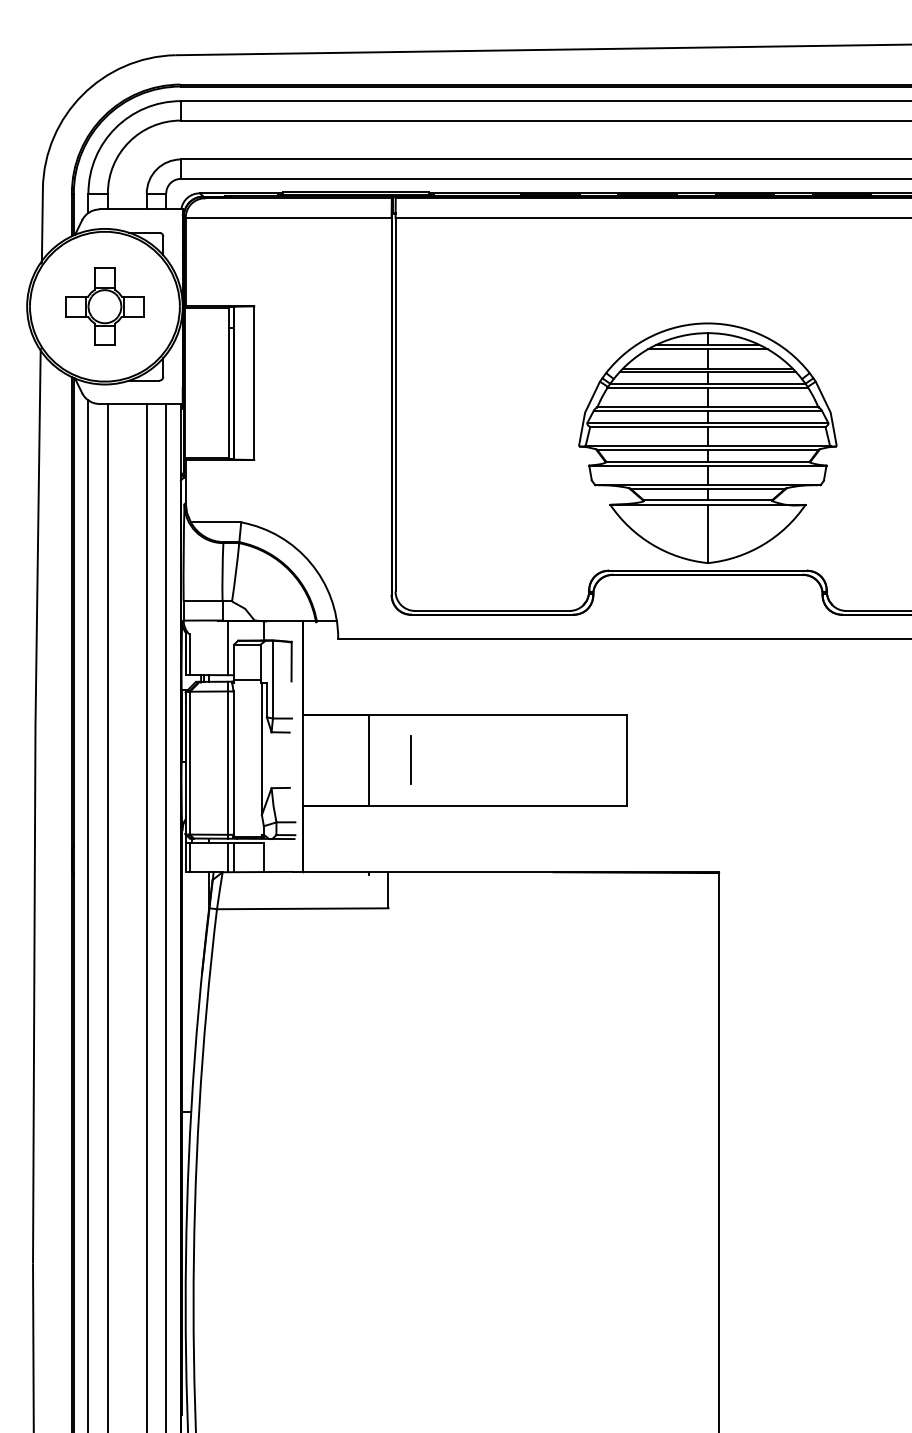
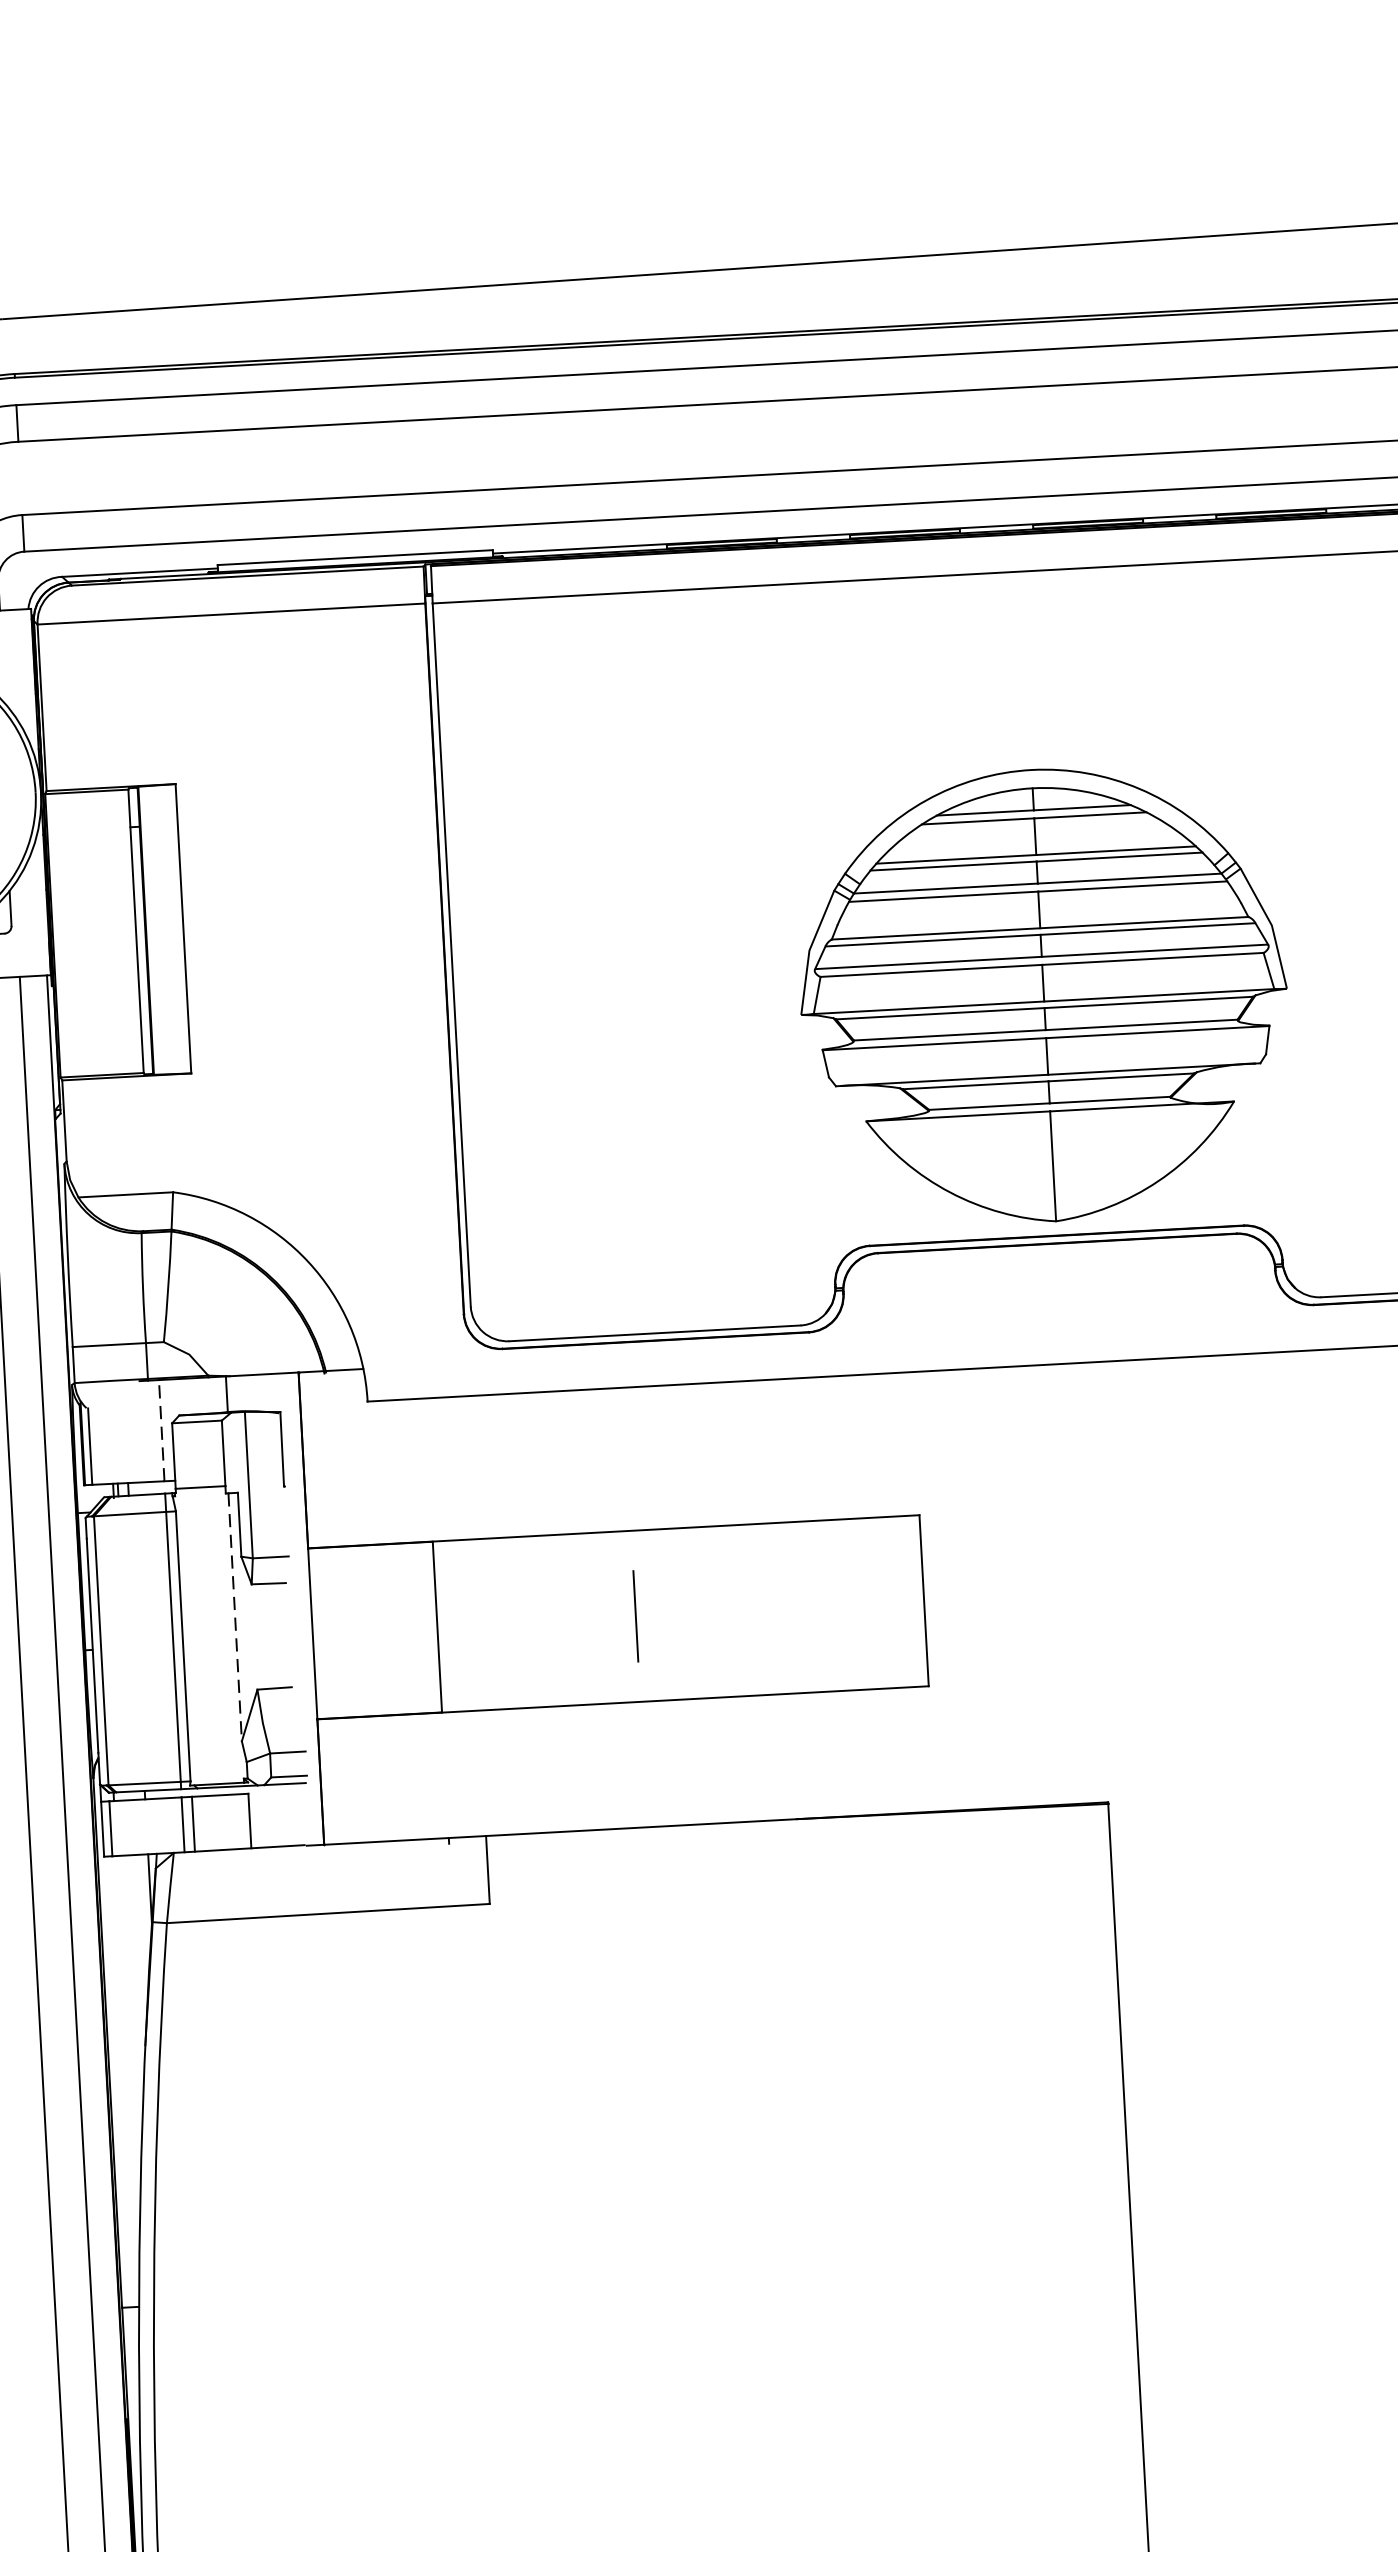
line: (228, 648) -> (161, 1430), solid -> dashed
line: (261, 749) -> (234, 1617), solid -> dashed
line: (410, 759) -> (634, 1615), moved

